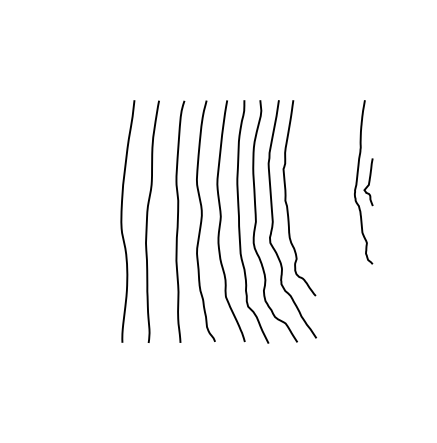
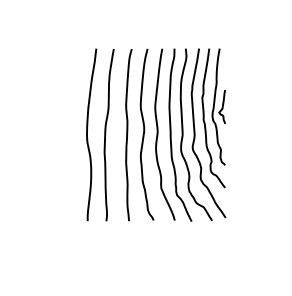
part: (363, 182) -> (218, 107), moved

